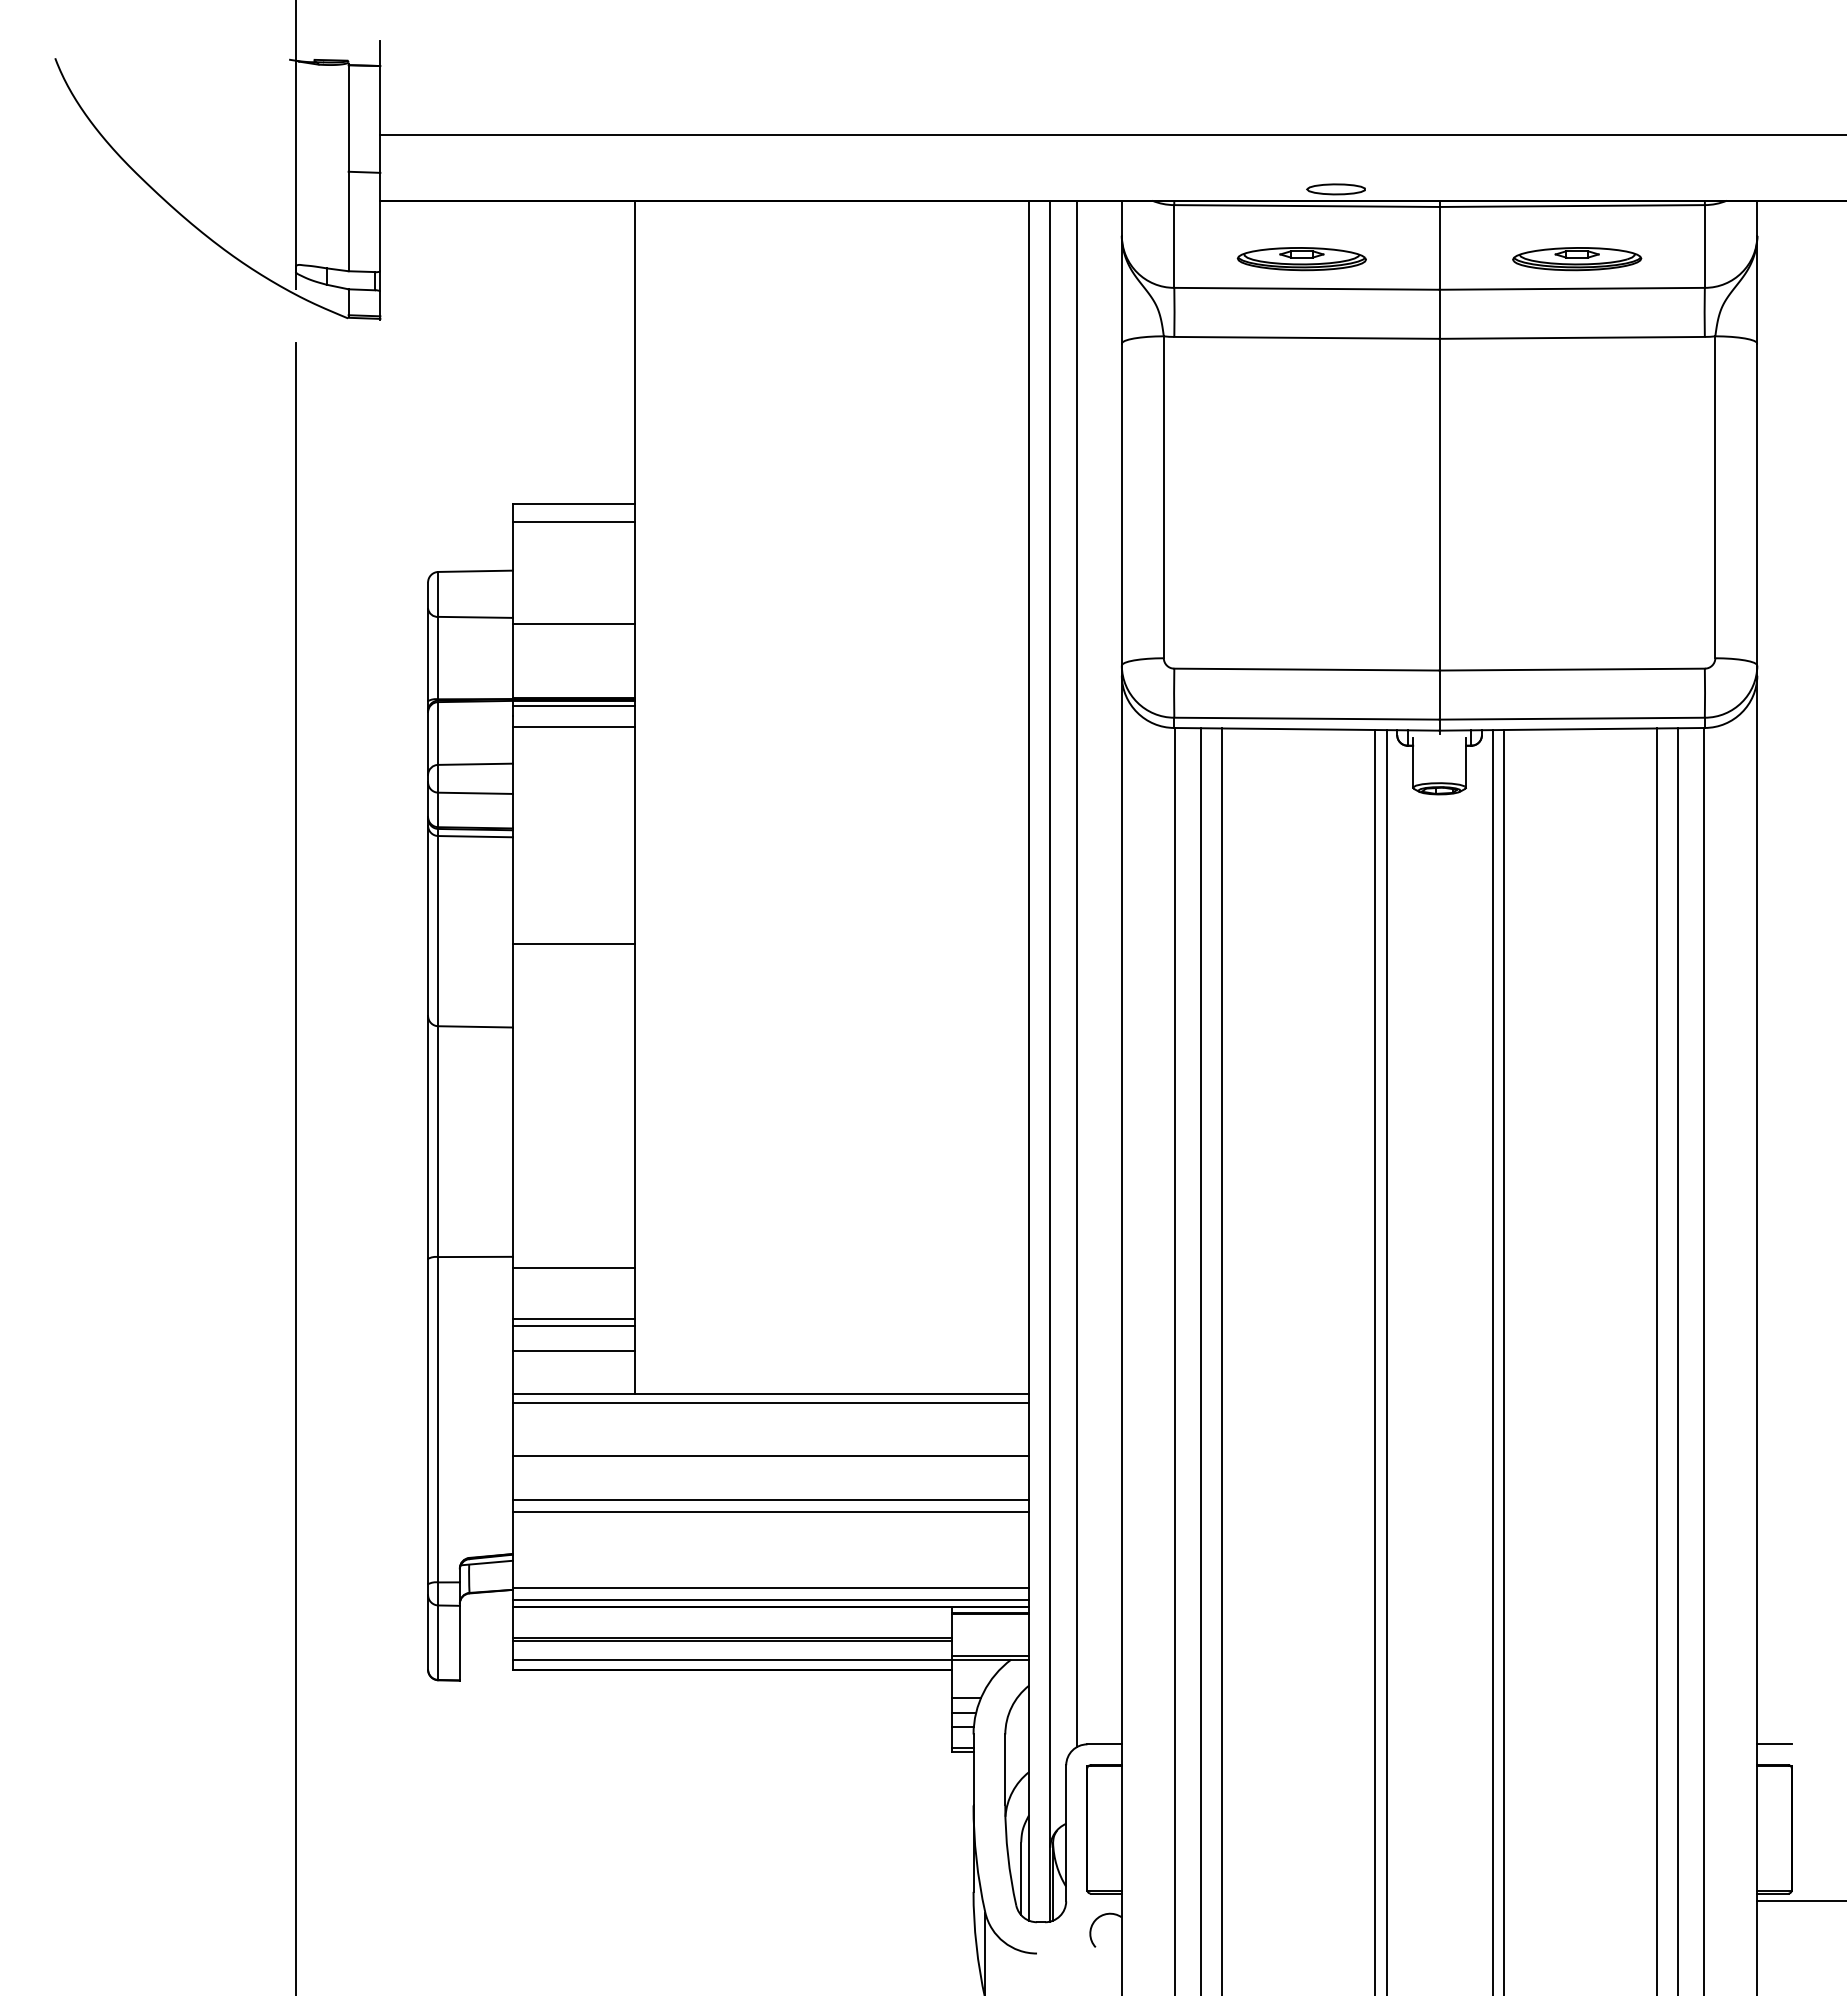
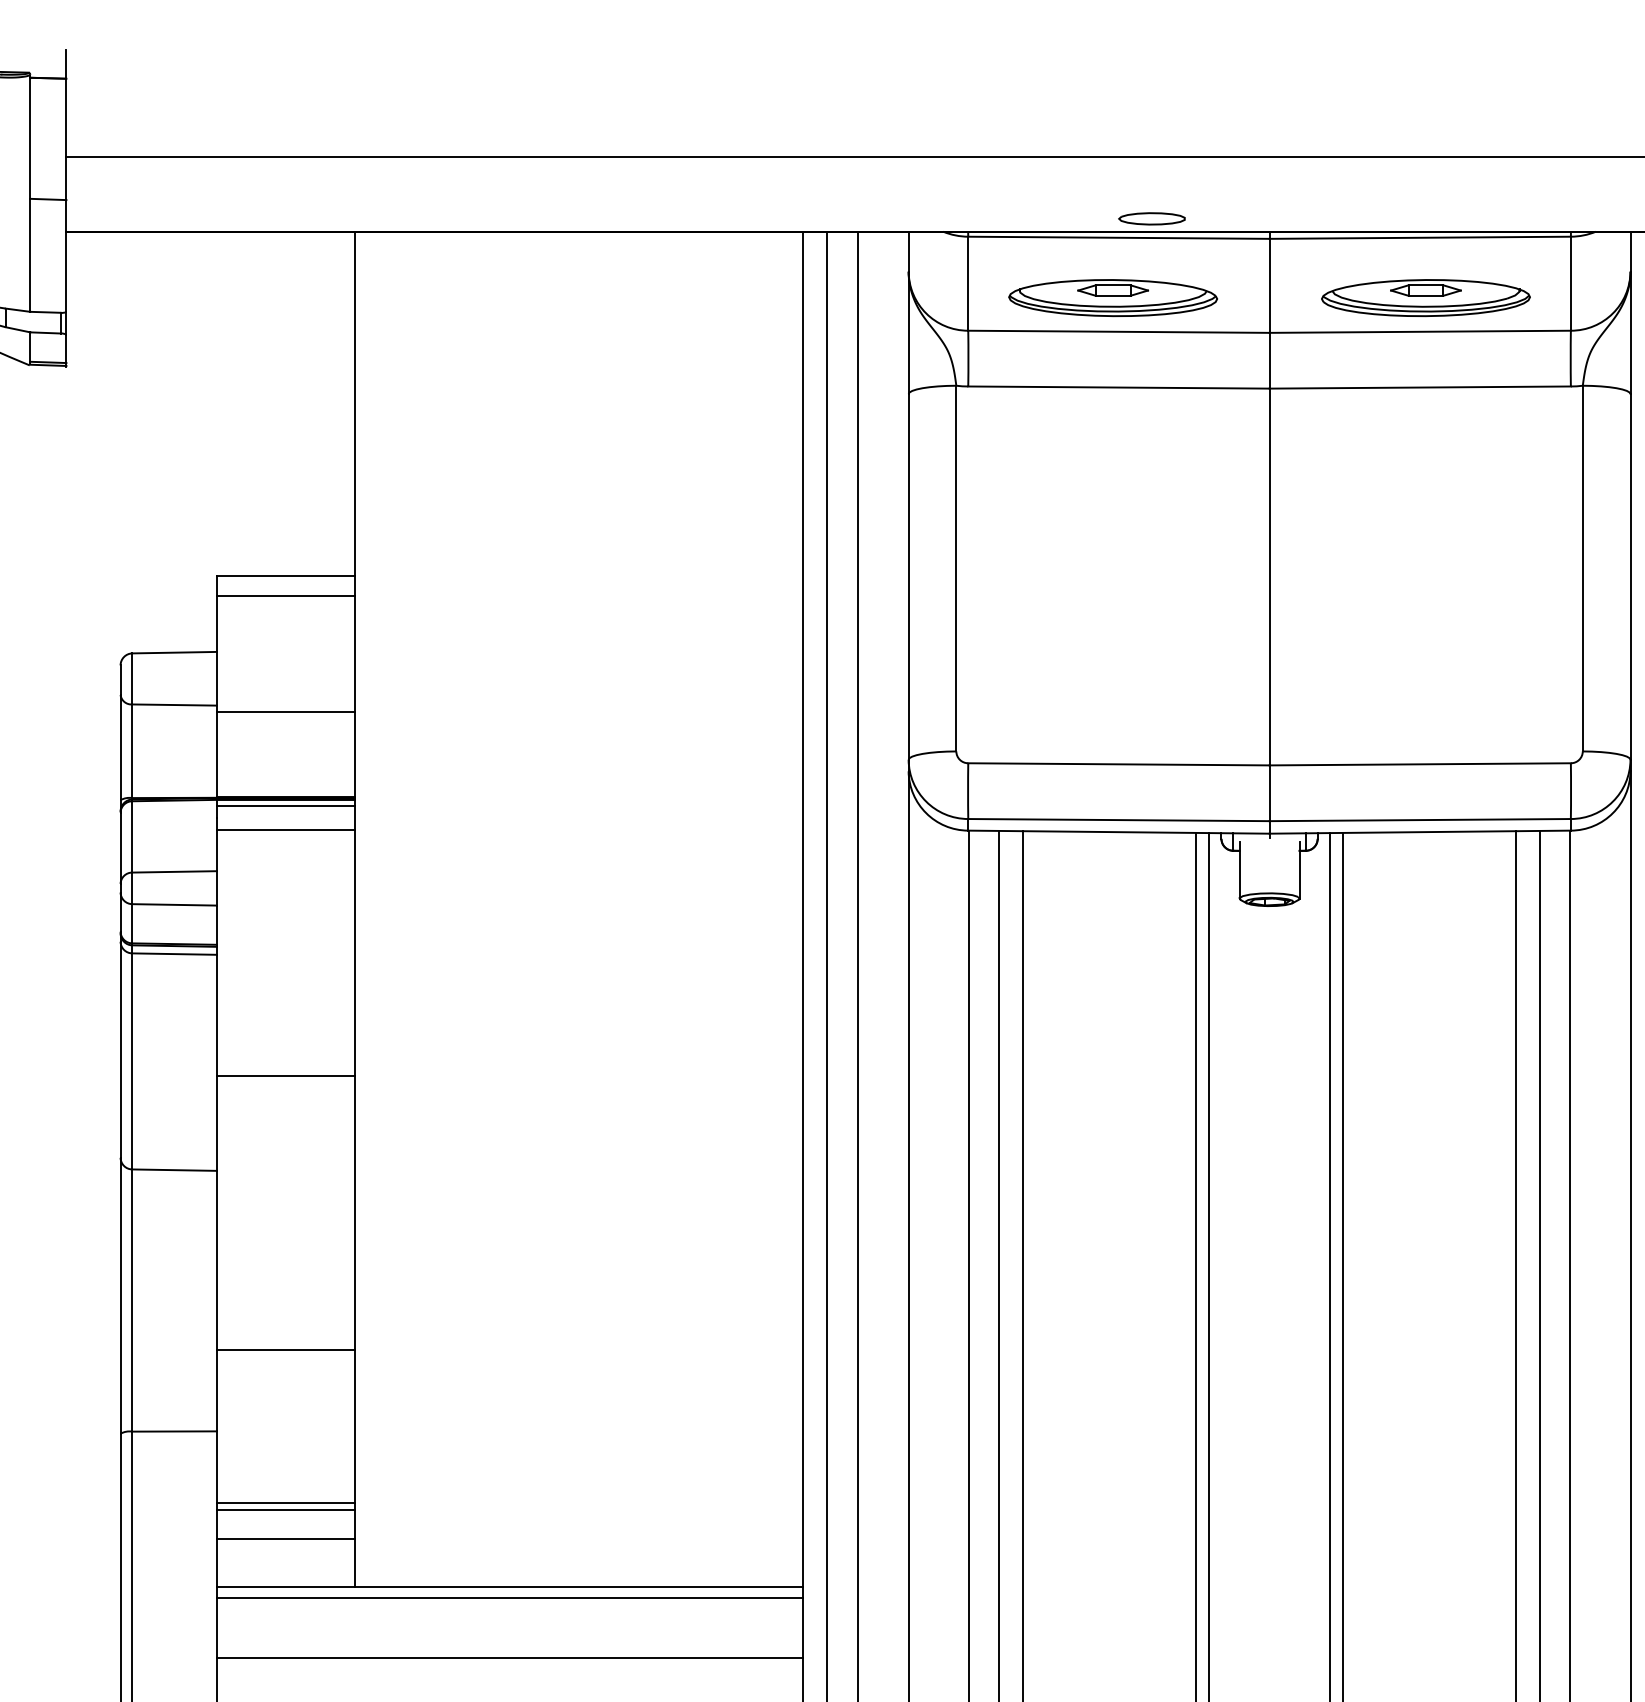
part: (1301, 258) -> (1112, 297), size x1.43
part: (1576, 258) -> (1425, 297), size x1.43
line: (573, 1267) -> (285, 1350), moved

